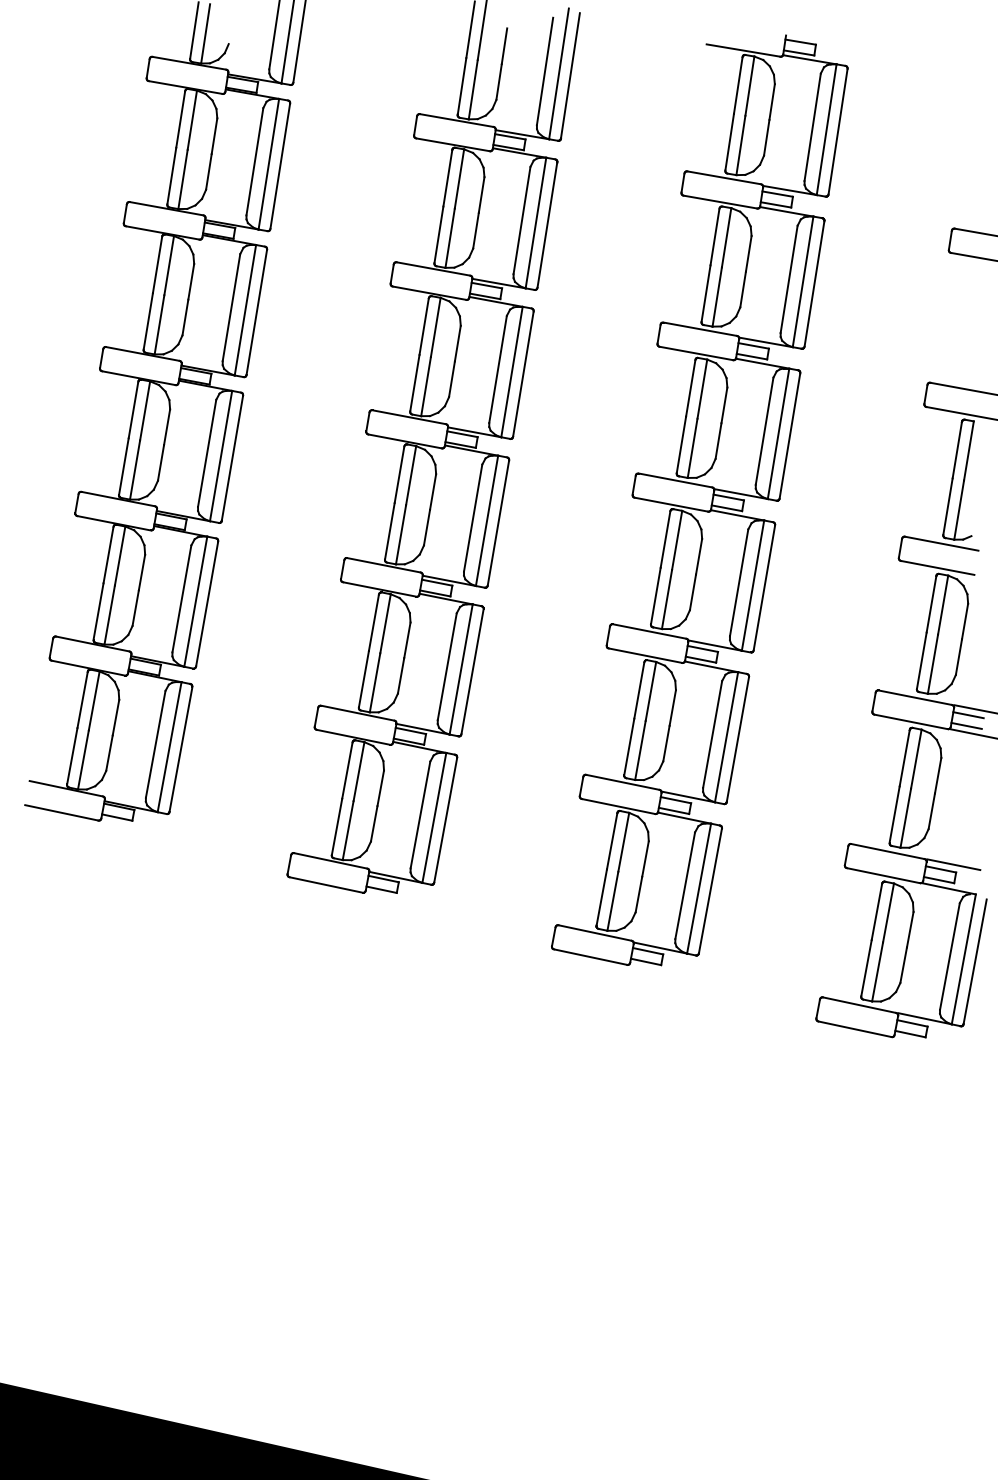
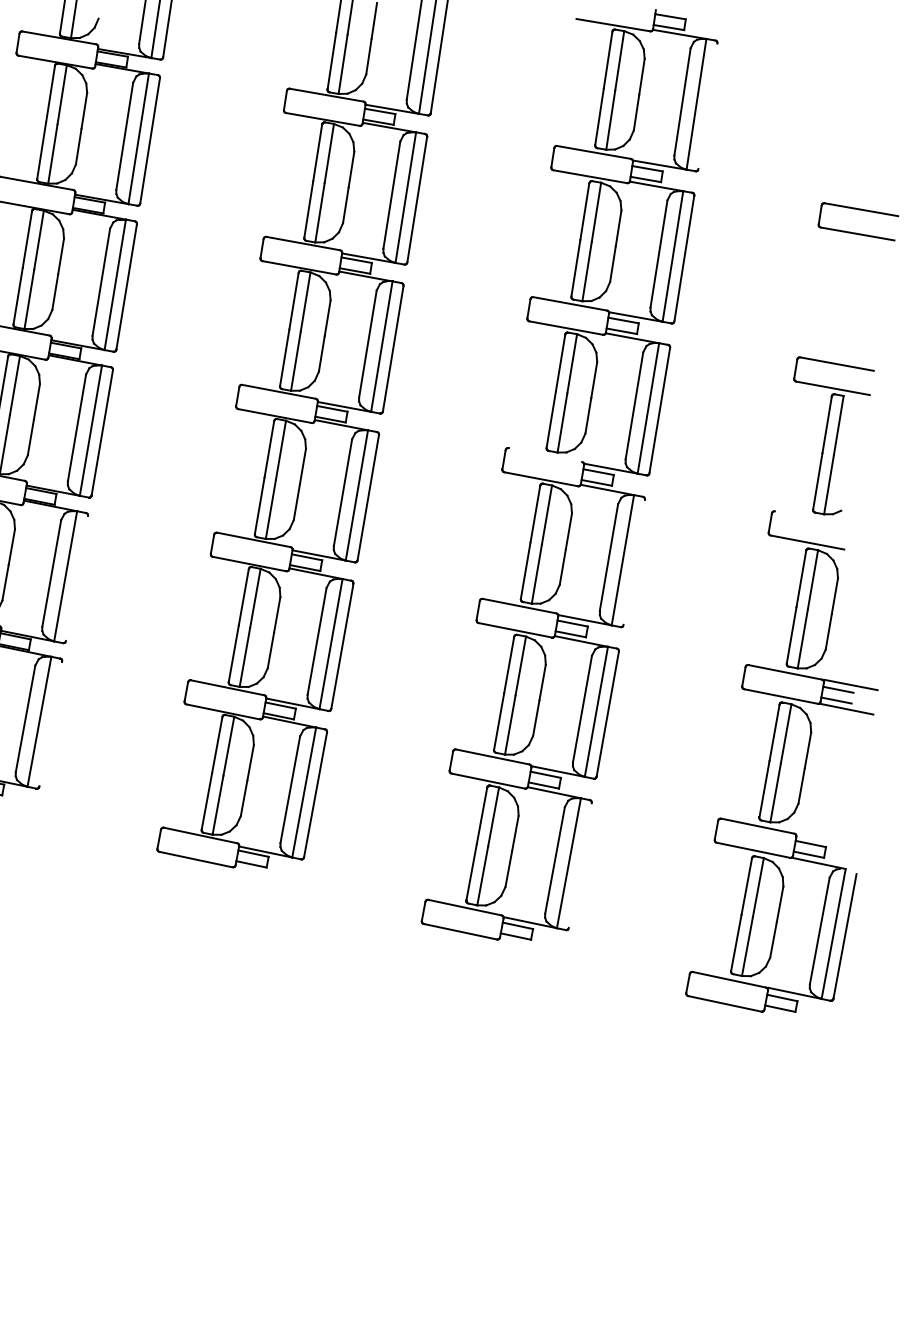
line: (837, 131) -> (707, 106), removed
line: (675, 480) -> (545, 455), removed
line: (941, 543) -> (811, 518), removed
line: (764, 587) -> (634, 562), removed
line: (207, 603) -> (77, 578), removed
line: (180, 749) -> (50, 724), removed
line: (953, 864) -> (823, 839), removed
line: (709, 890) -> (579, 865), removed

